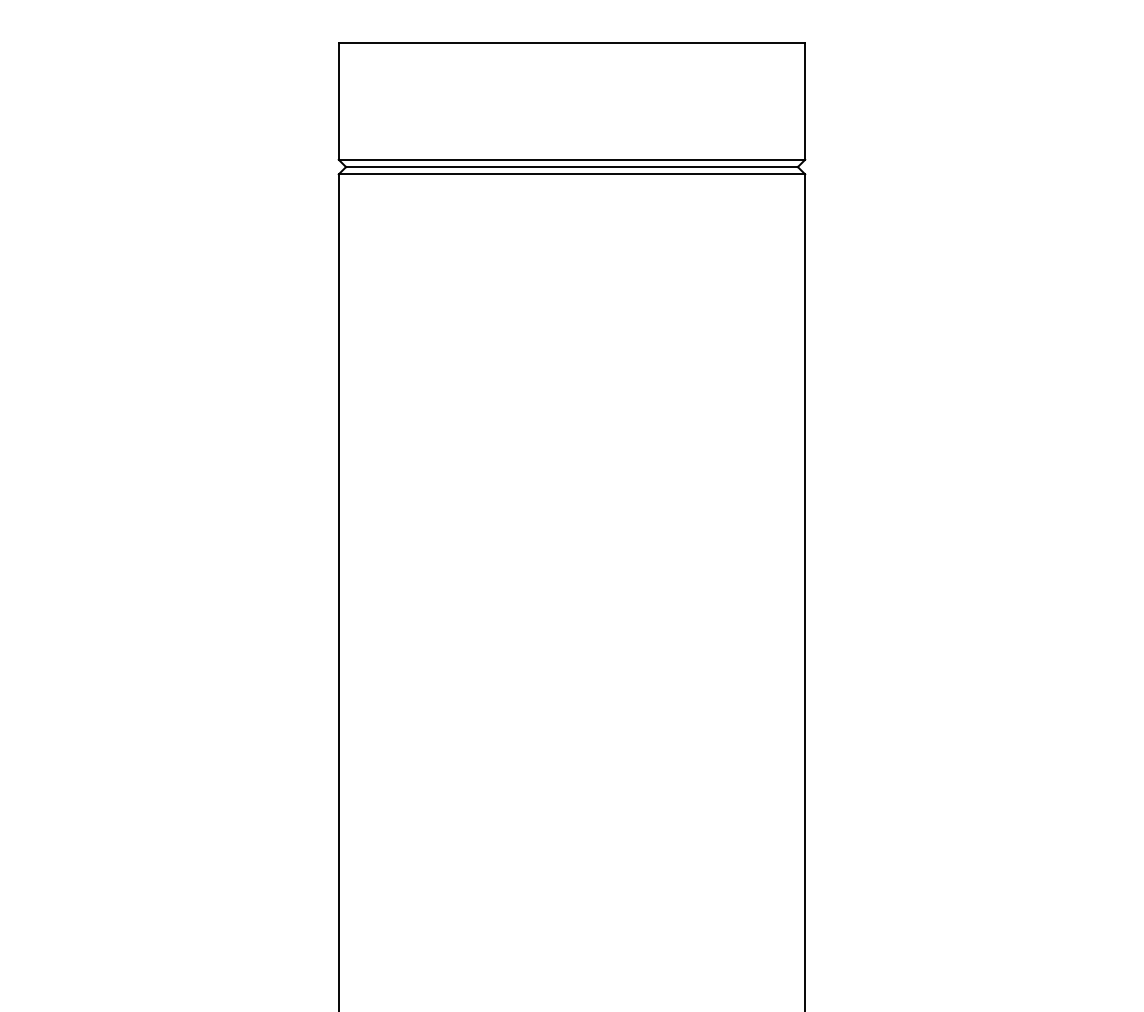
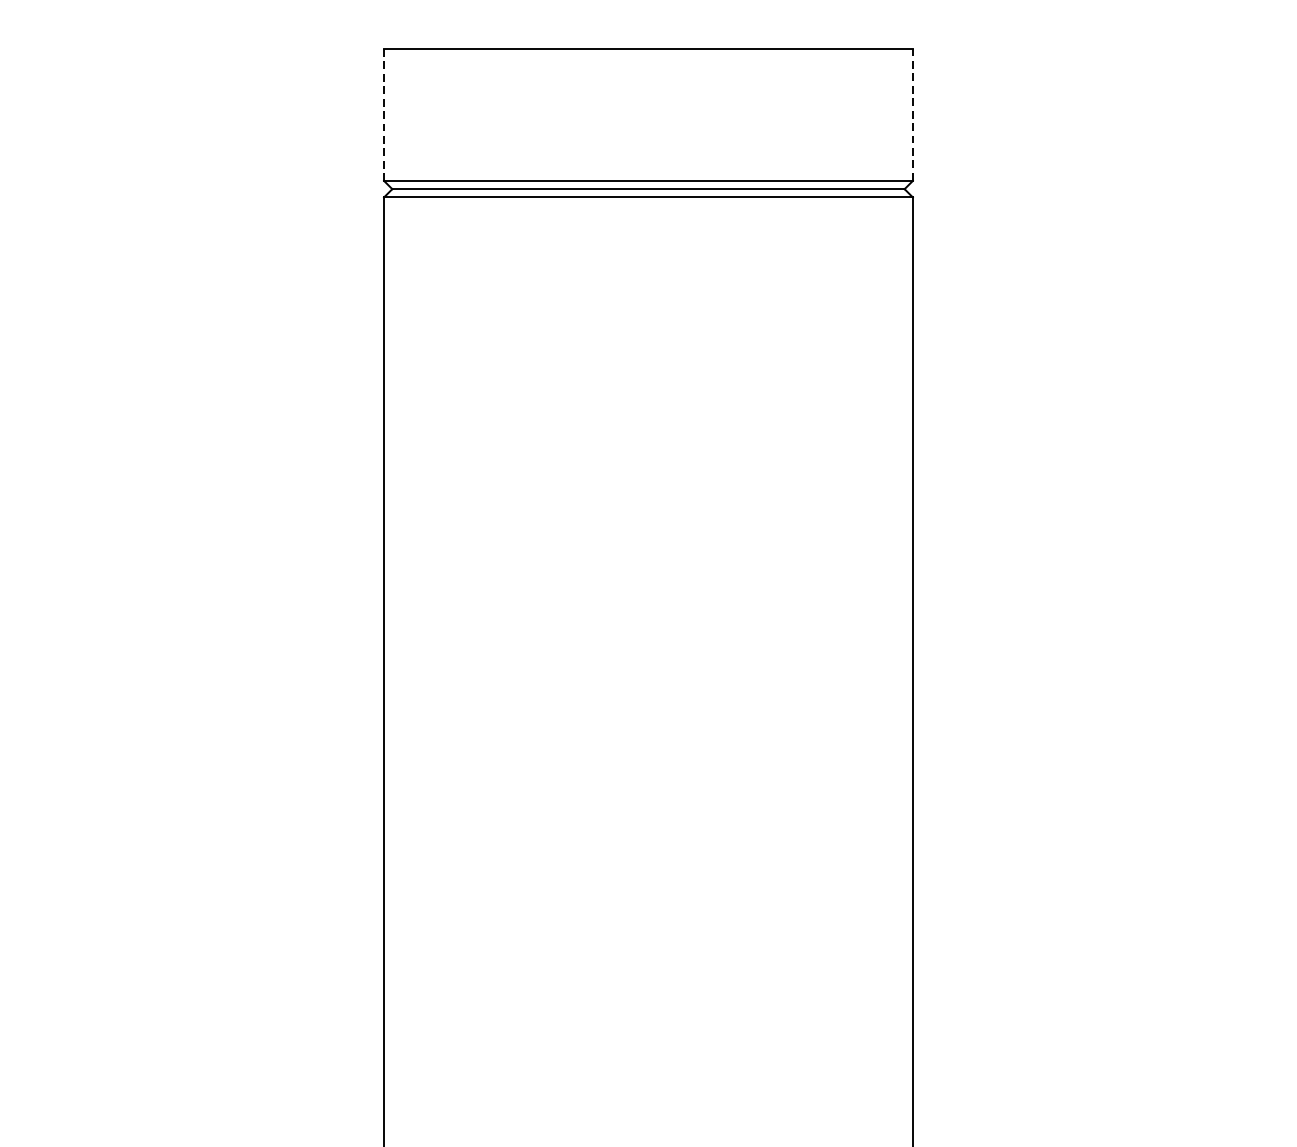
line: (805, 100) -> (913, 113), solid -> dashed
line: (338, 101) -> (383, 114), solid -> dashed

